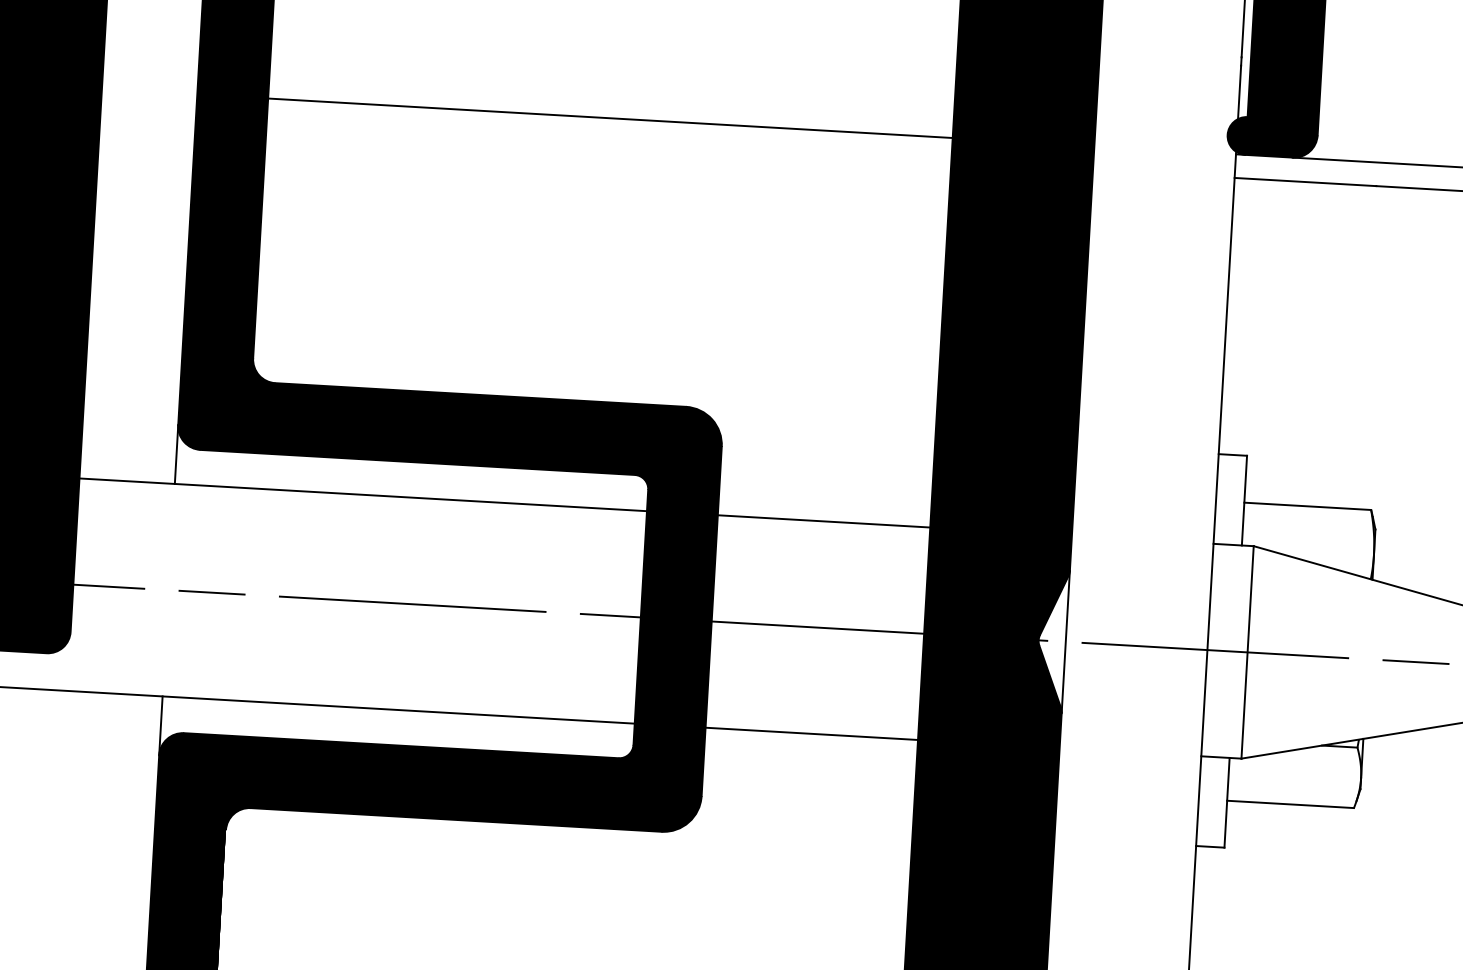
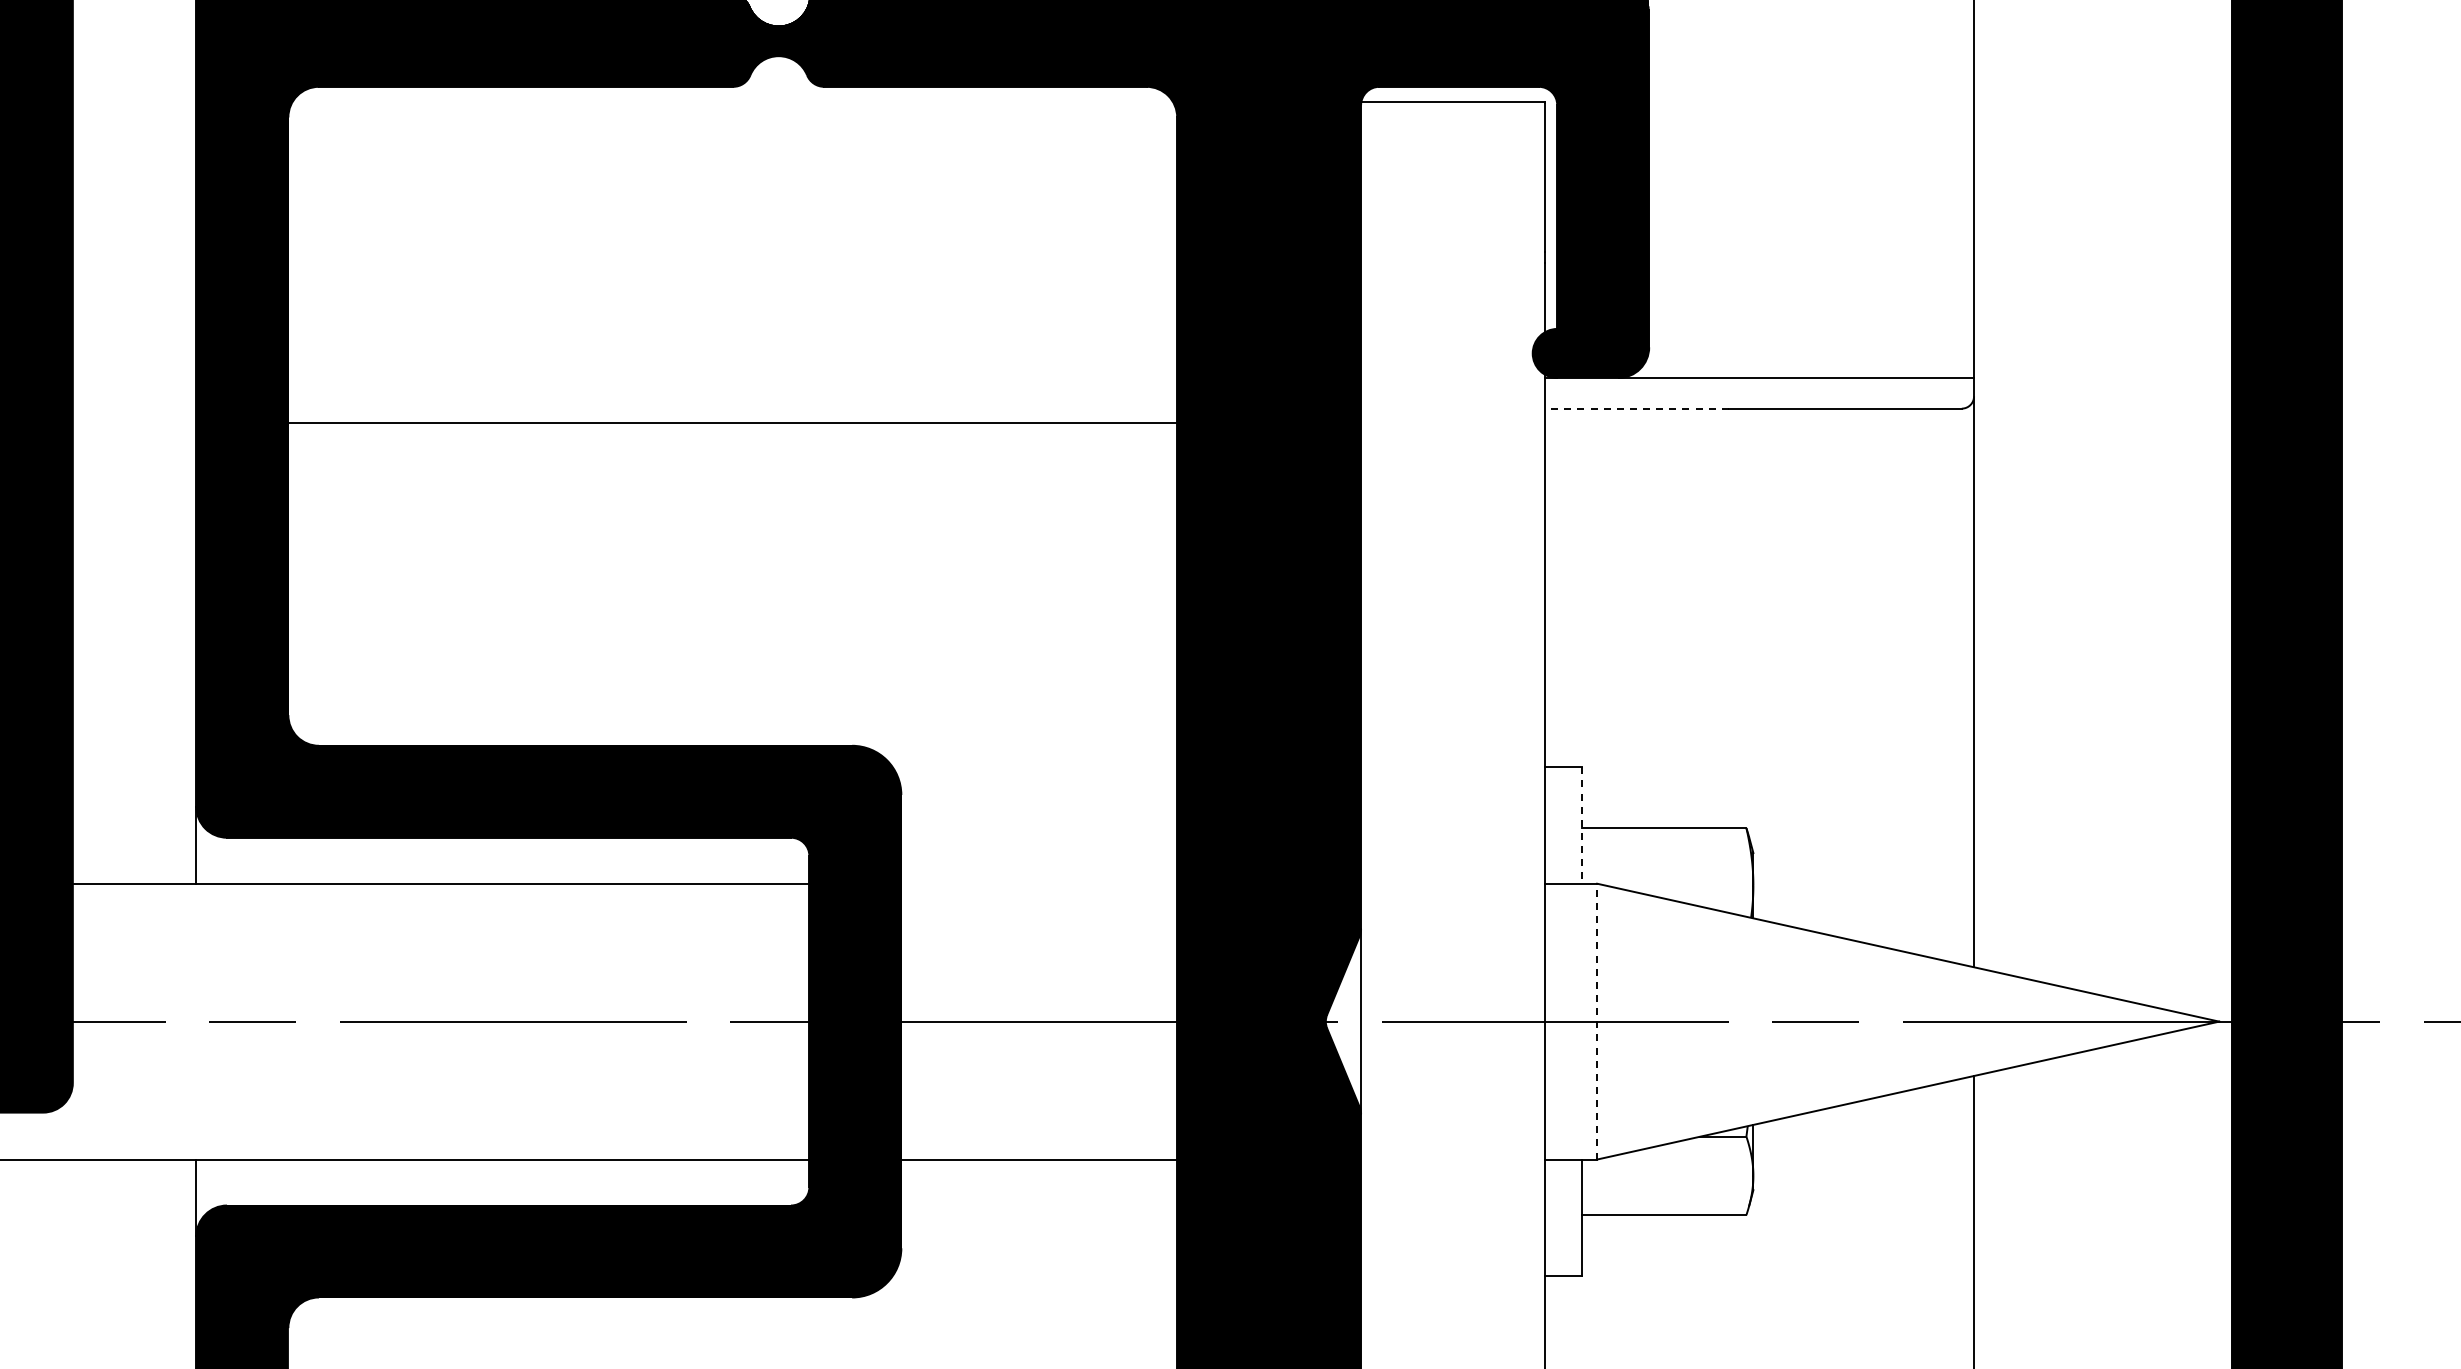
line: (610, 118) -> (732, 423), moved
line: (1305, 181) -> (1636, 408), solid -> dashed
line: (1244, 500) -> (1581, 825), solid -> dashed
line: (824, 521) -> (1039, 883), removed
line: (1247, 652) -> (1597, 1021), solid -> dashed

